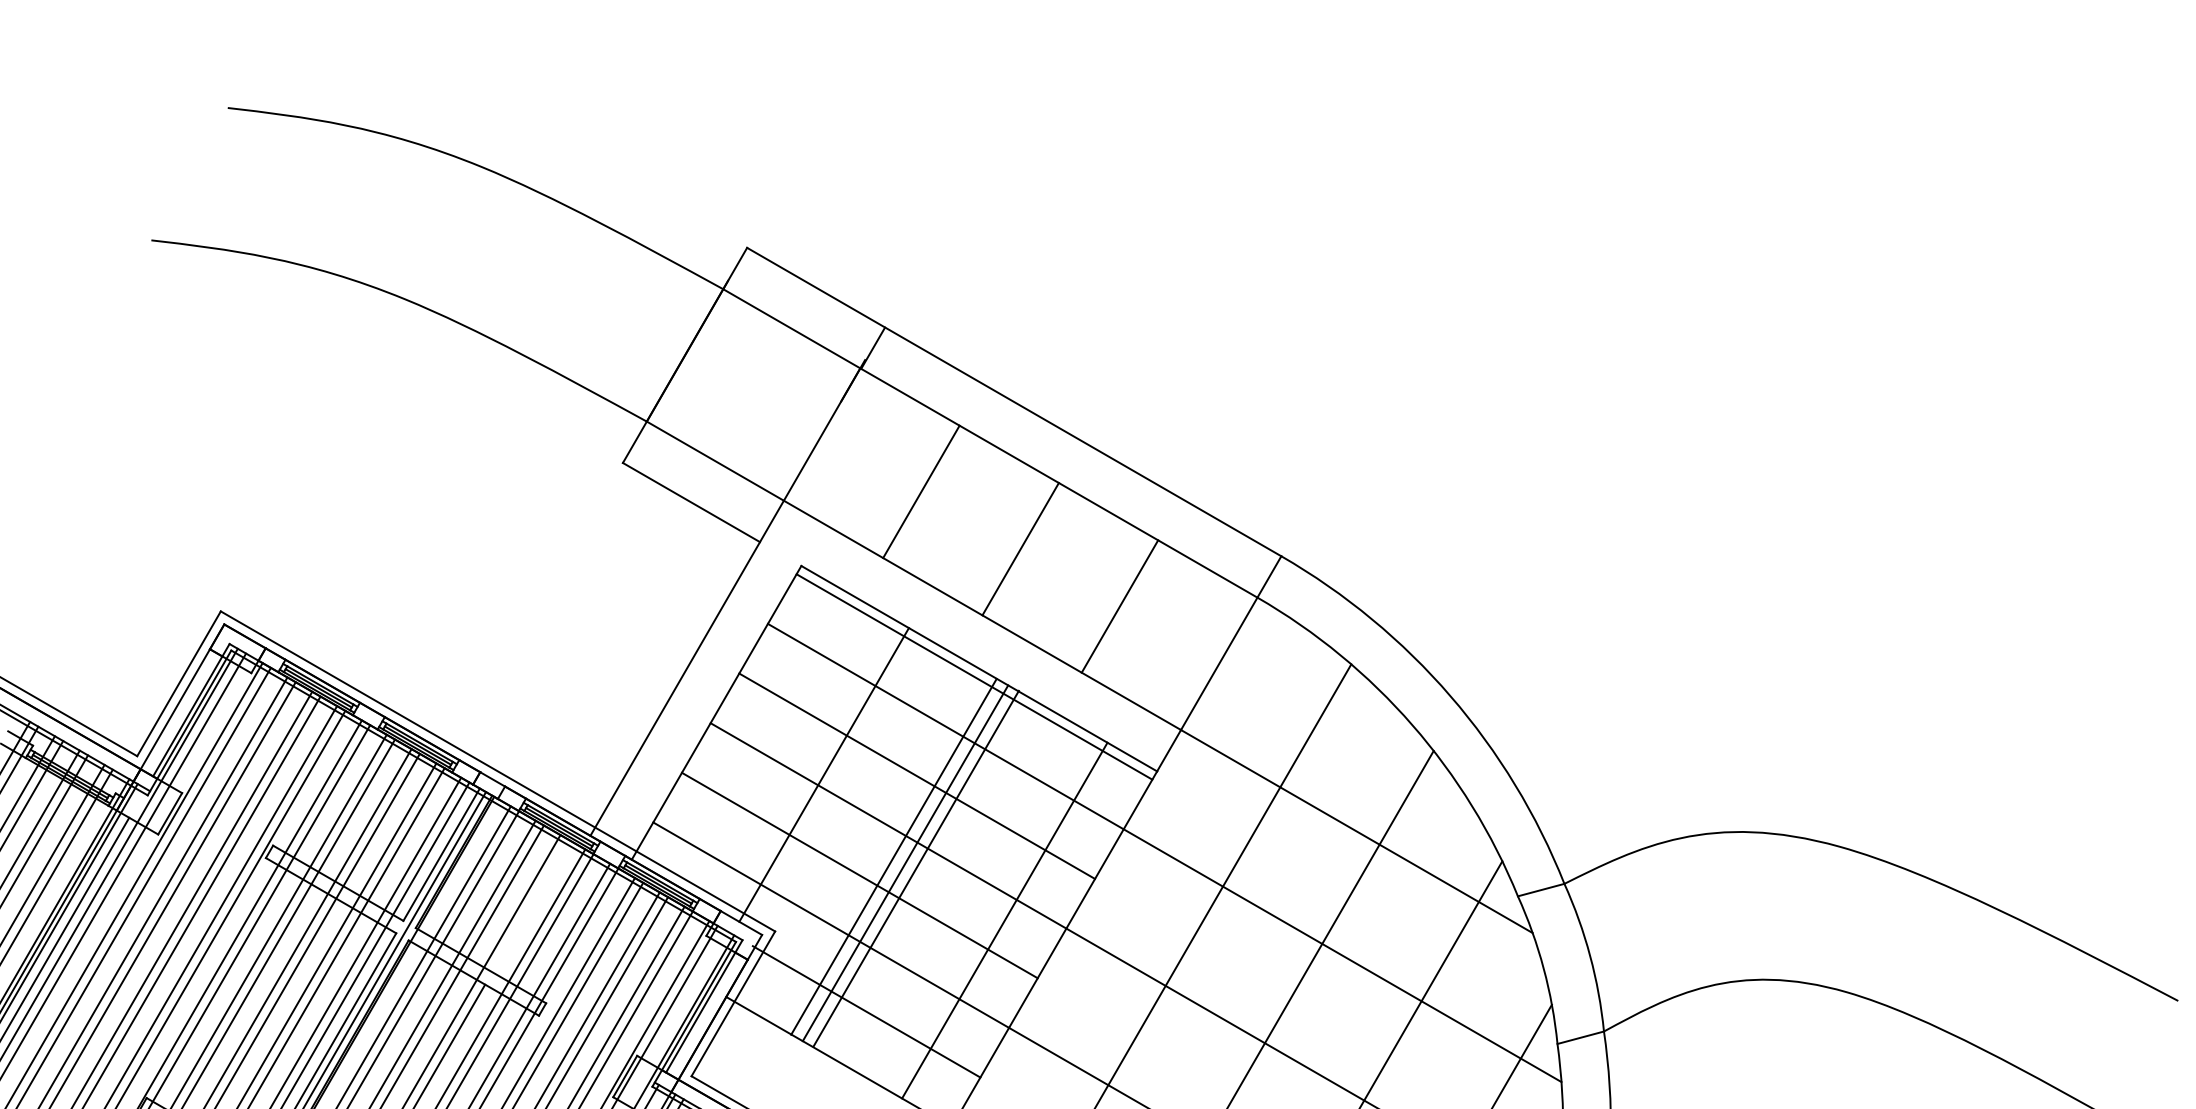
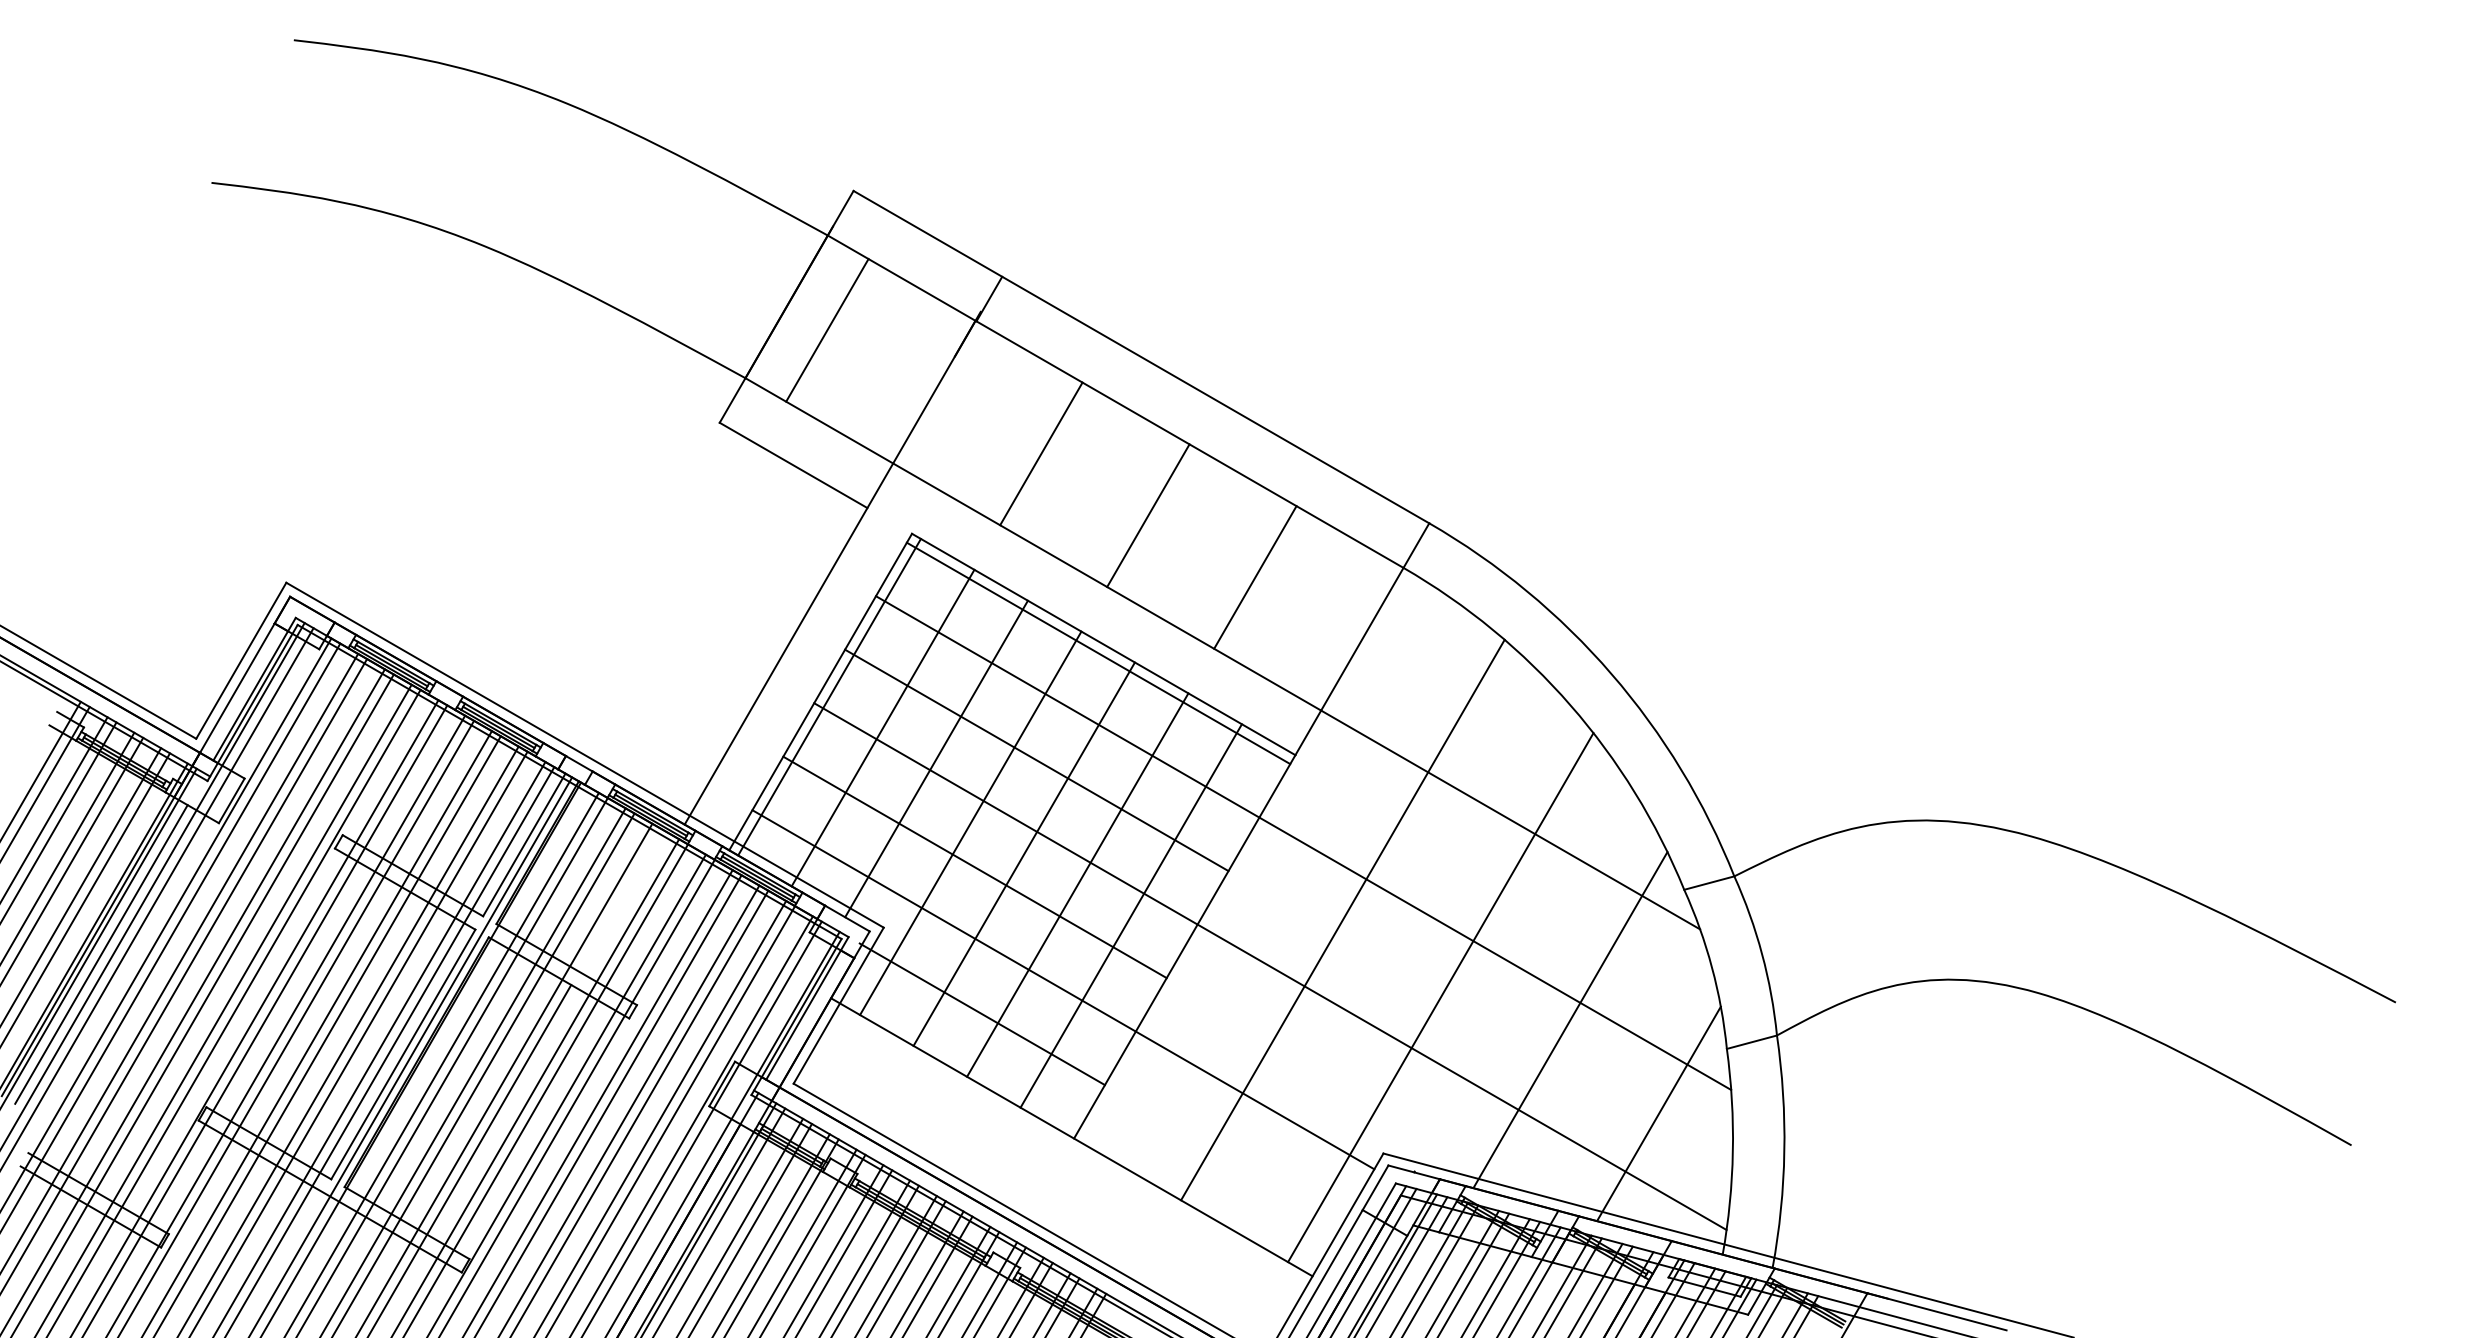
line: (722, 377) -> (827, 330), added
line: (724, 716) -> (829, 696), added
line: (773, 745) -> (882, 727), added
line: (893, 857) -> (970, 823), moved
line: (915, 868) -> (1077, 884), moved

